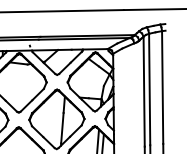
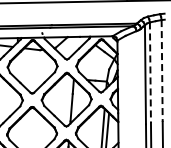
line: (163, 86) -> (162, 70), solid -> dashed
line: (149, 90) -> (150, 73), solid -> dashed

